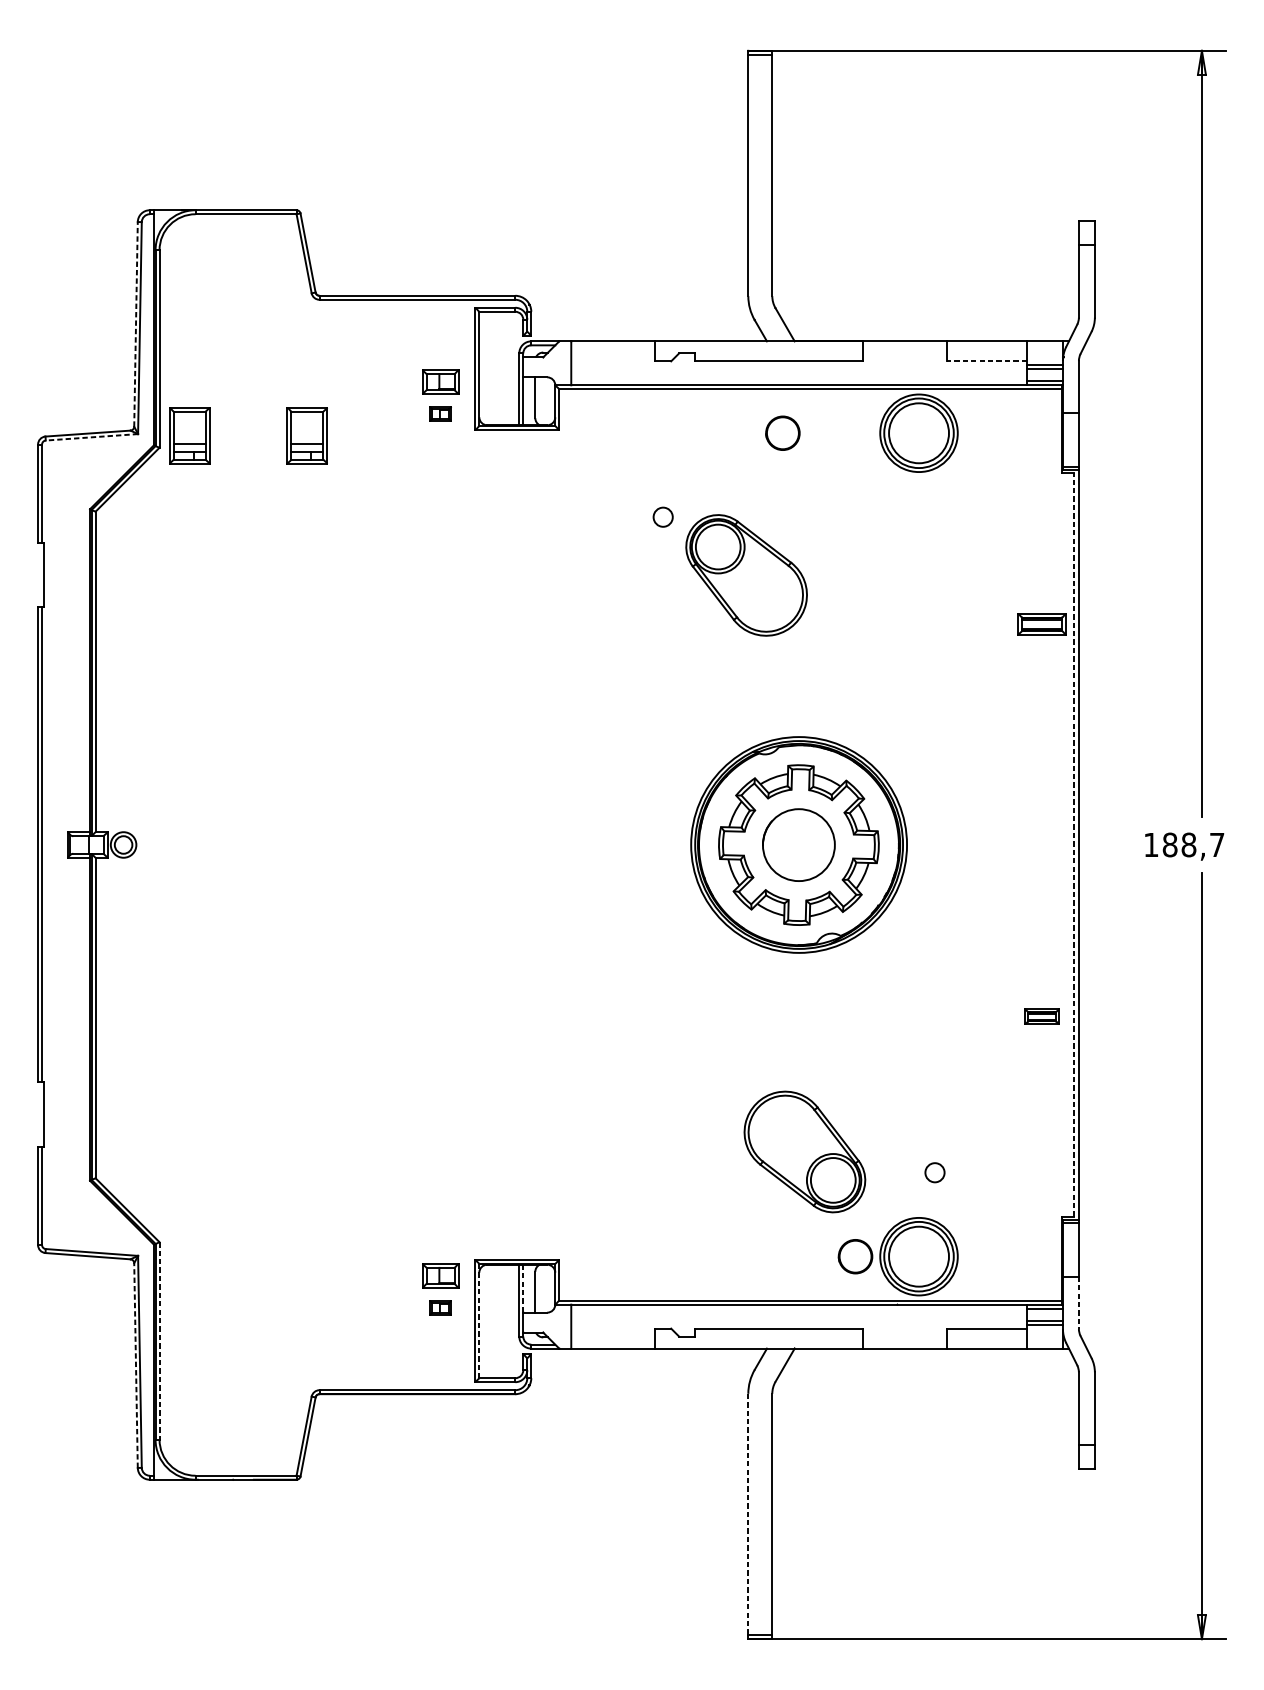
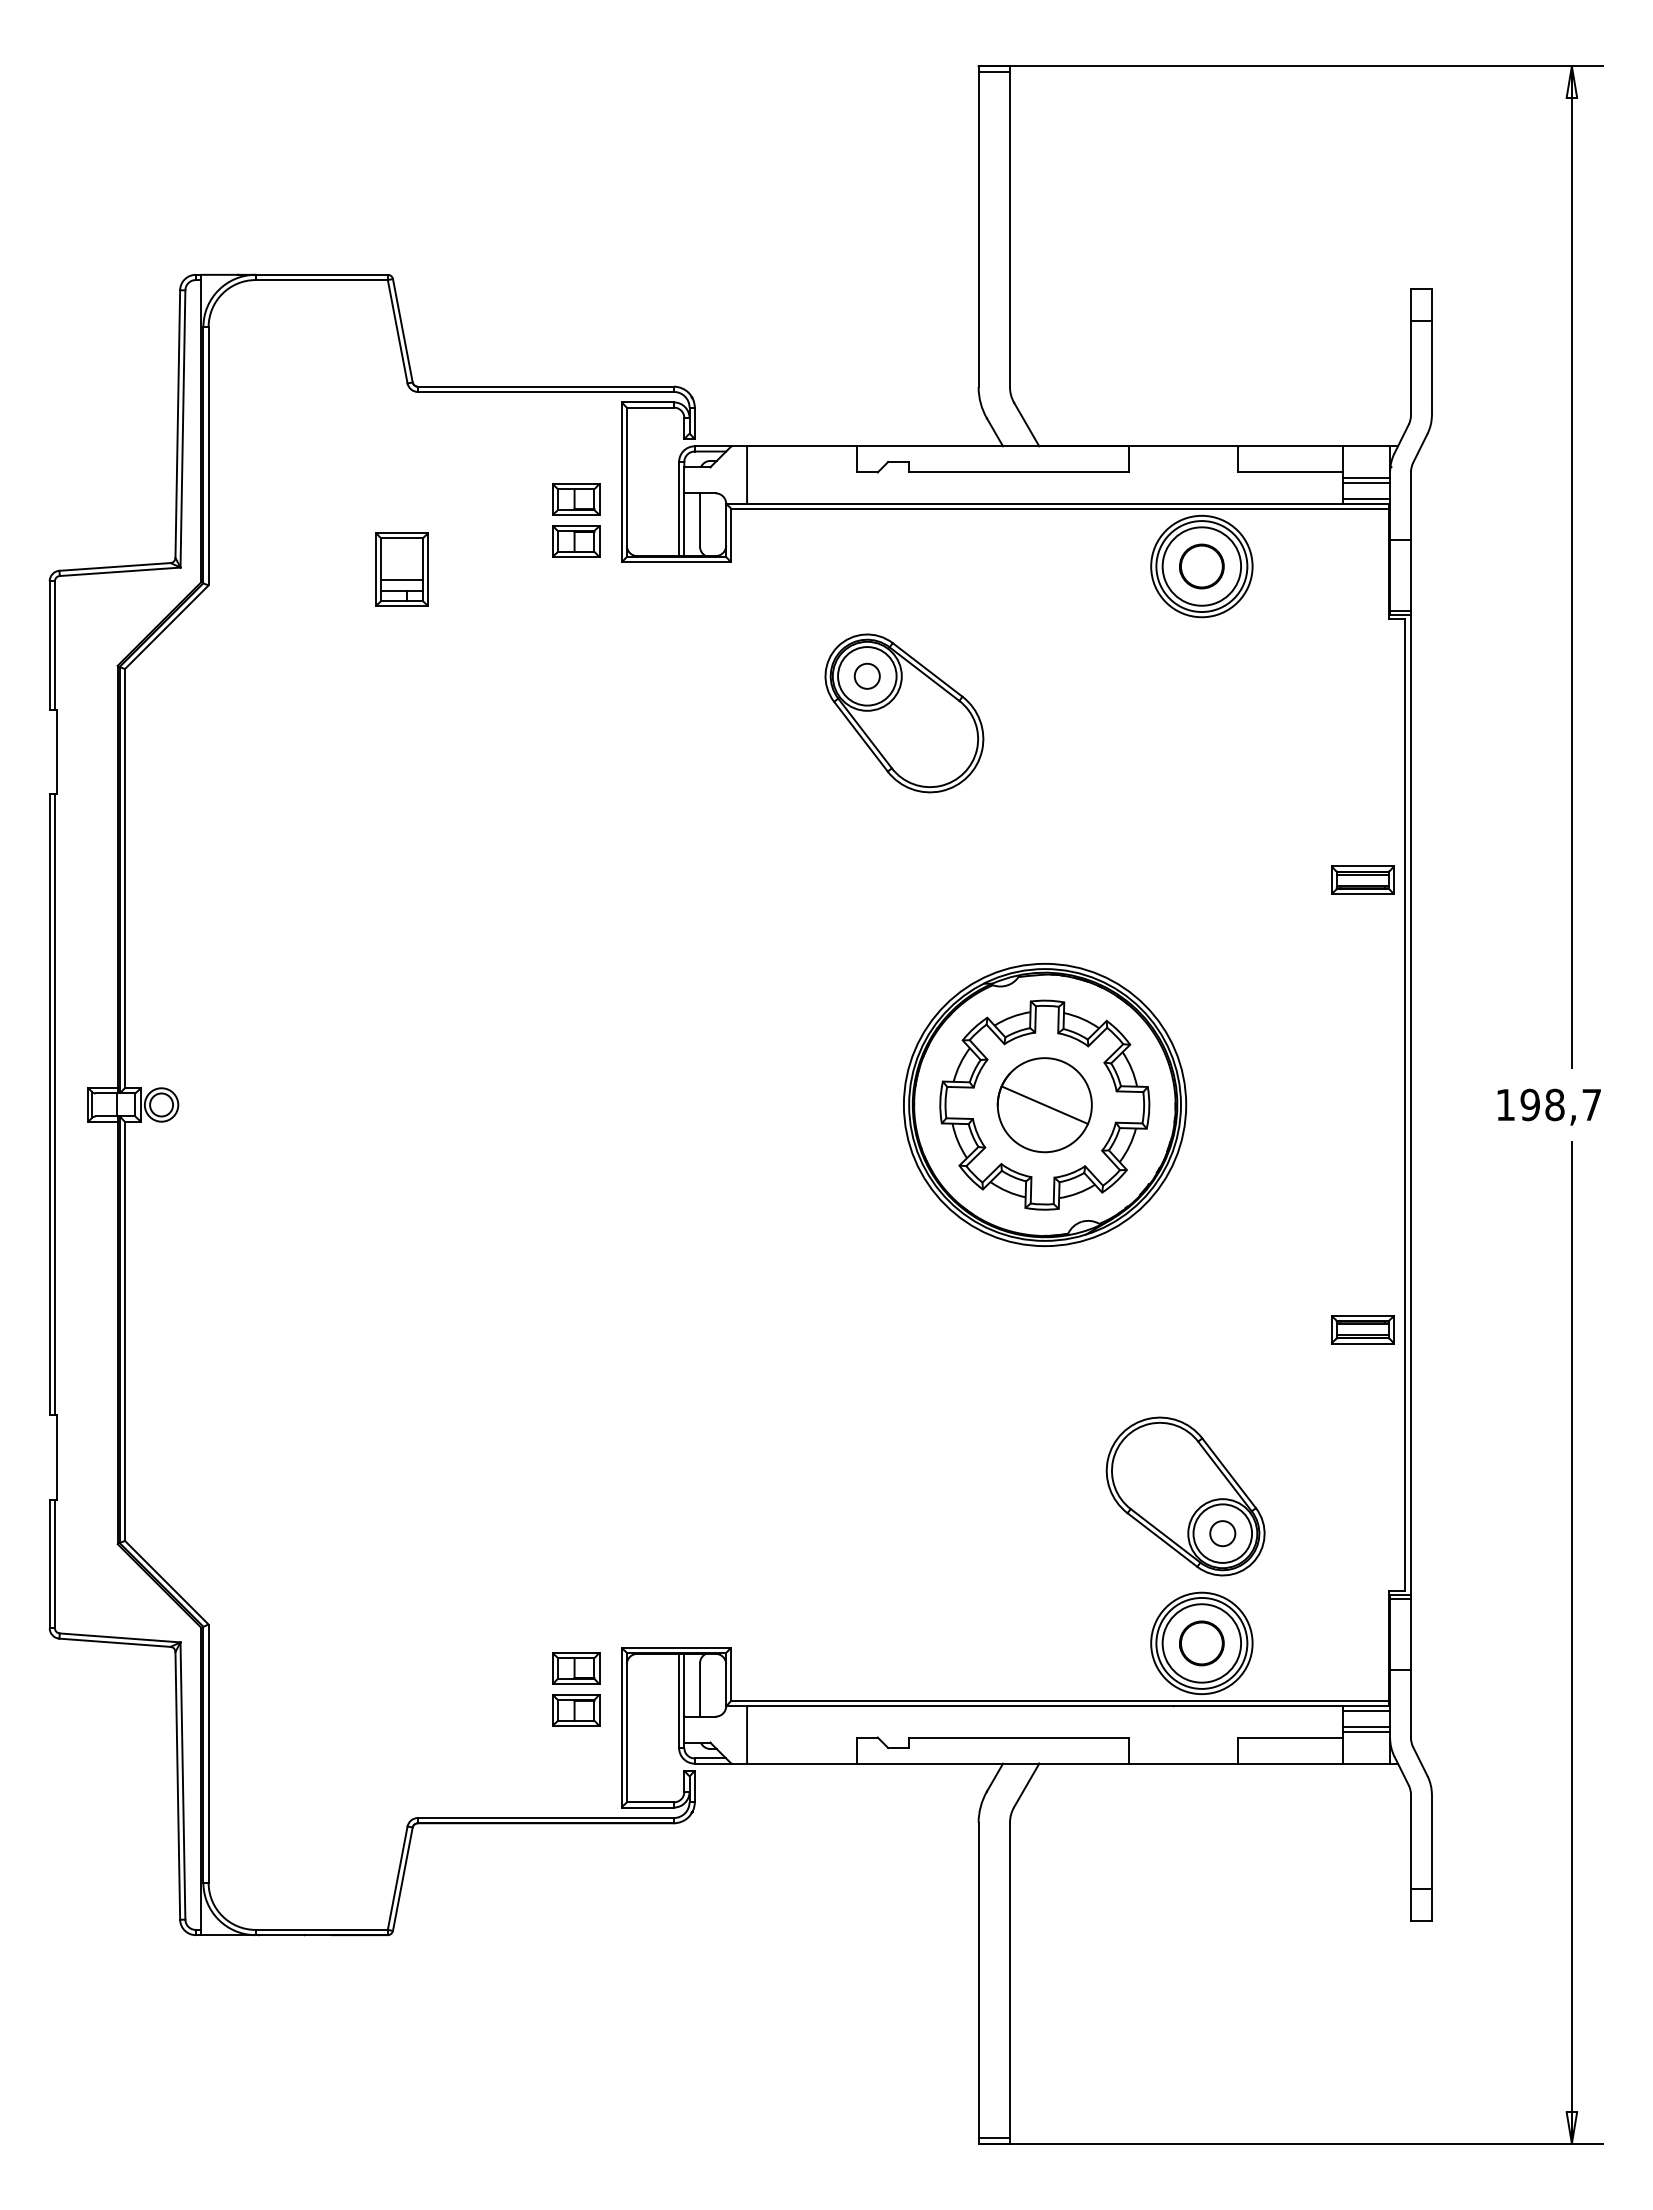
line: (135, 324) -> (177, 424), dashed -> solid
line: (986, 361) -> (1290, 472), dashed -> solid
part: (440, 414) -> (576, 541), size x1.67
part: (782, 433) -> (1201, 566), moved
part: (189, 435) -> (247, 569), removed
line: (92, 437) -> (120, 571), dashed -> solid
part: (746, 575) -> (904, 713), moved
part: (1041, 623) -> (1362, 879), moved
line: (798, 844) -> (1044, 1104), added
line: (1073, 844) -> (1404, 1104), dashed -> solid
text: (1169, 845) -> (1529, 1105), 188,7 -> 198,7
part: (1041, 1016) -> (1362, 1329), size x1.43
part: (804, 1151) -> (1185, 1496), moved
part: (855, 1256) -> (1201, 1643), moved
line: (523, 1288) -> (684, 1685), dashed -> solid
line: (1078, 1303) -> (1410, 1704), dashed -> solid
part: (440, 1307) -> (576, 1710), size x1.67
line: (479, 1320) -> (626, 1727), dashed -> solid
line: (159, 1341) -> (208, 1754), dashed -> solid
line: (135, 1365) -> (177, 1785), dashed -> solid
line: (748, 1514) -> (978, 1980), dashed -> solid

